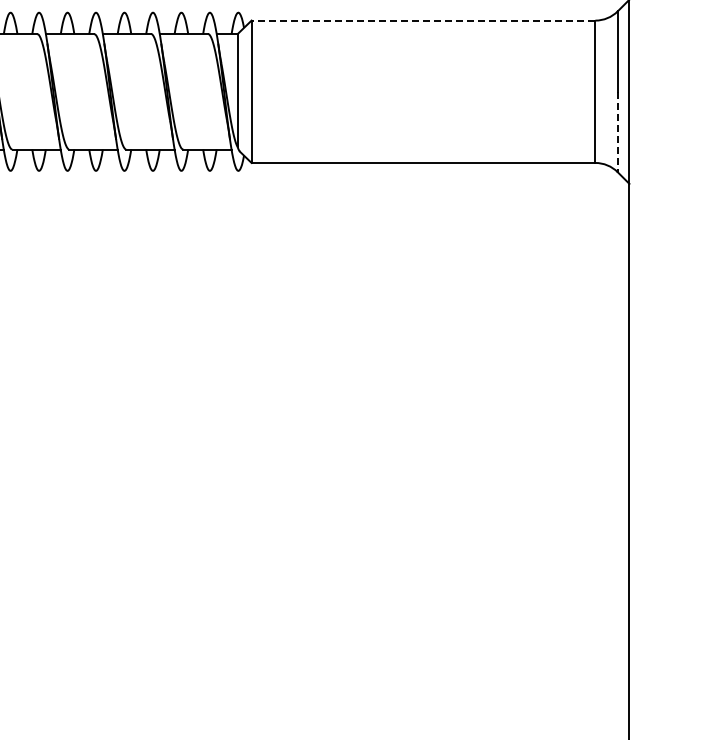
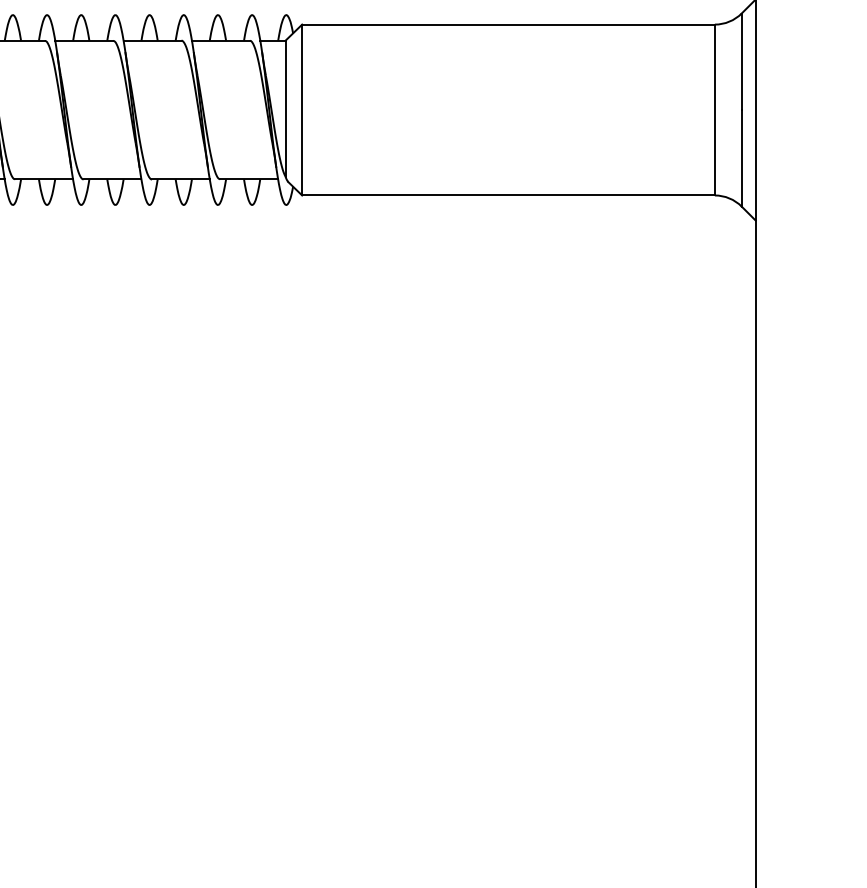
line: (423, 20) -> (508, 24), dashed -> solid
line: (617, 132) -> (741, 158), dashed -> solid

